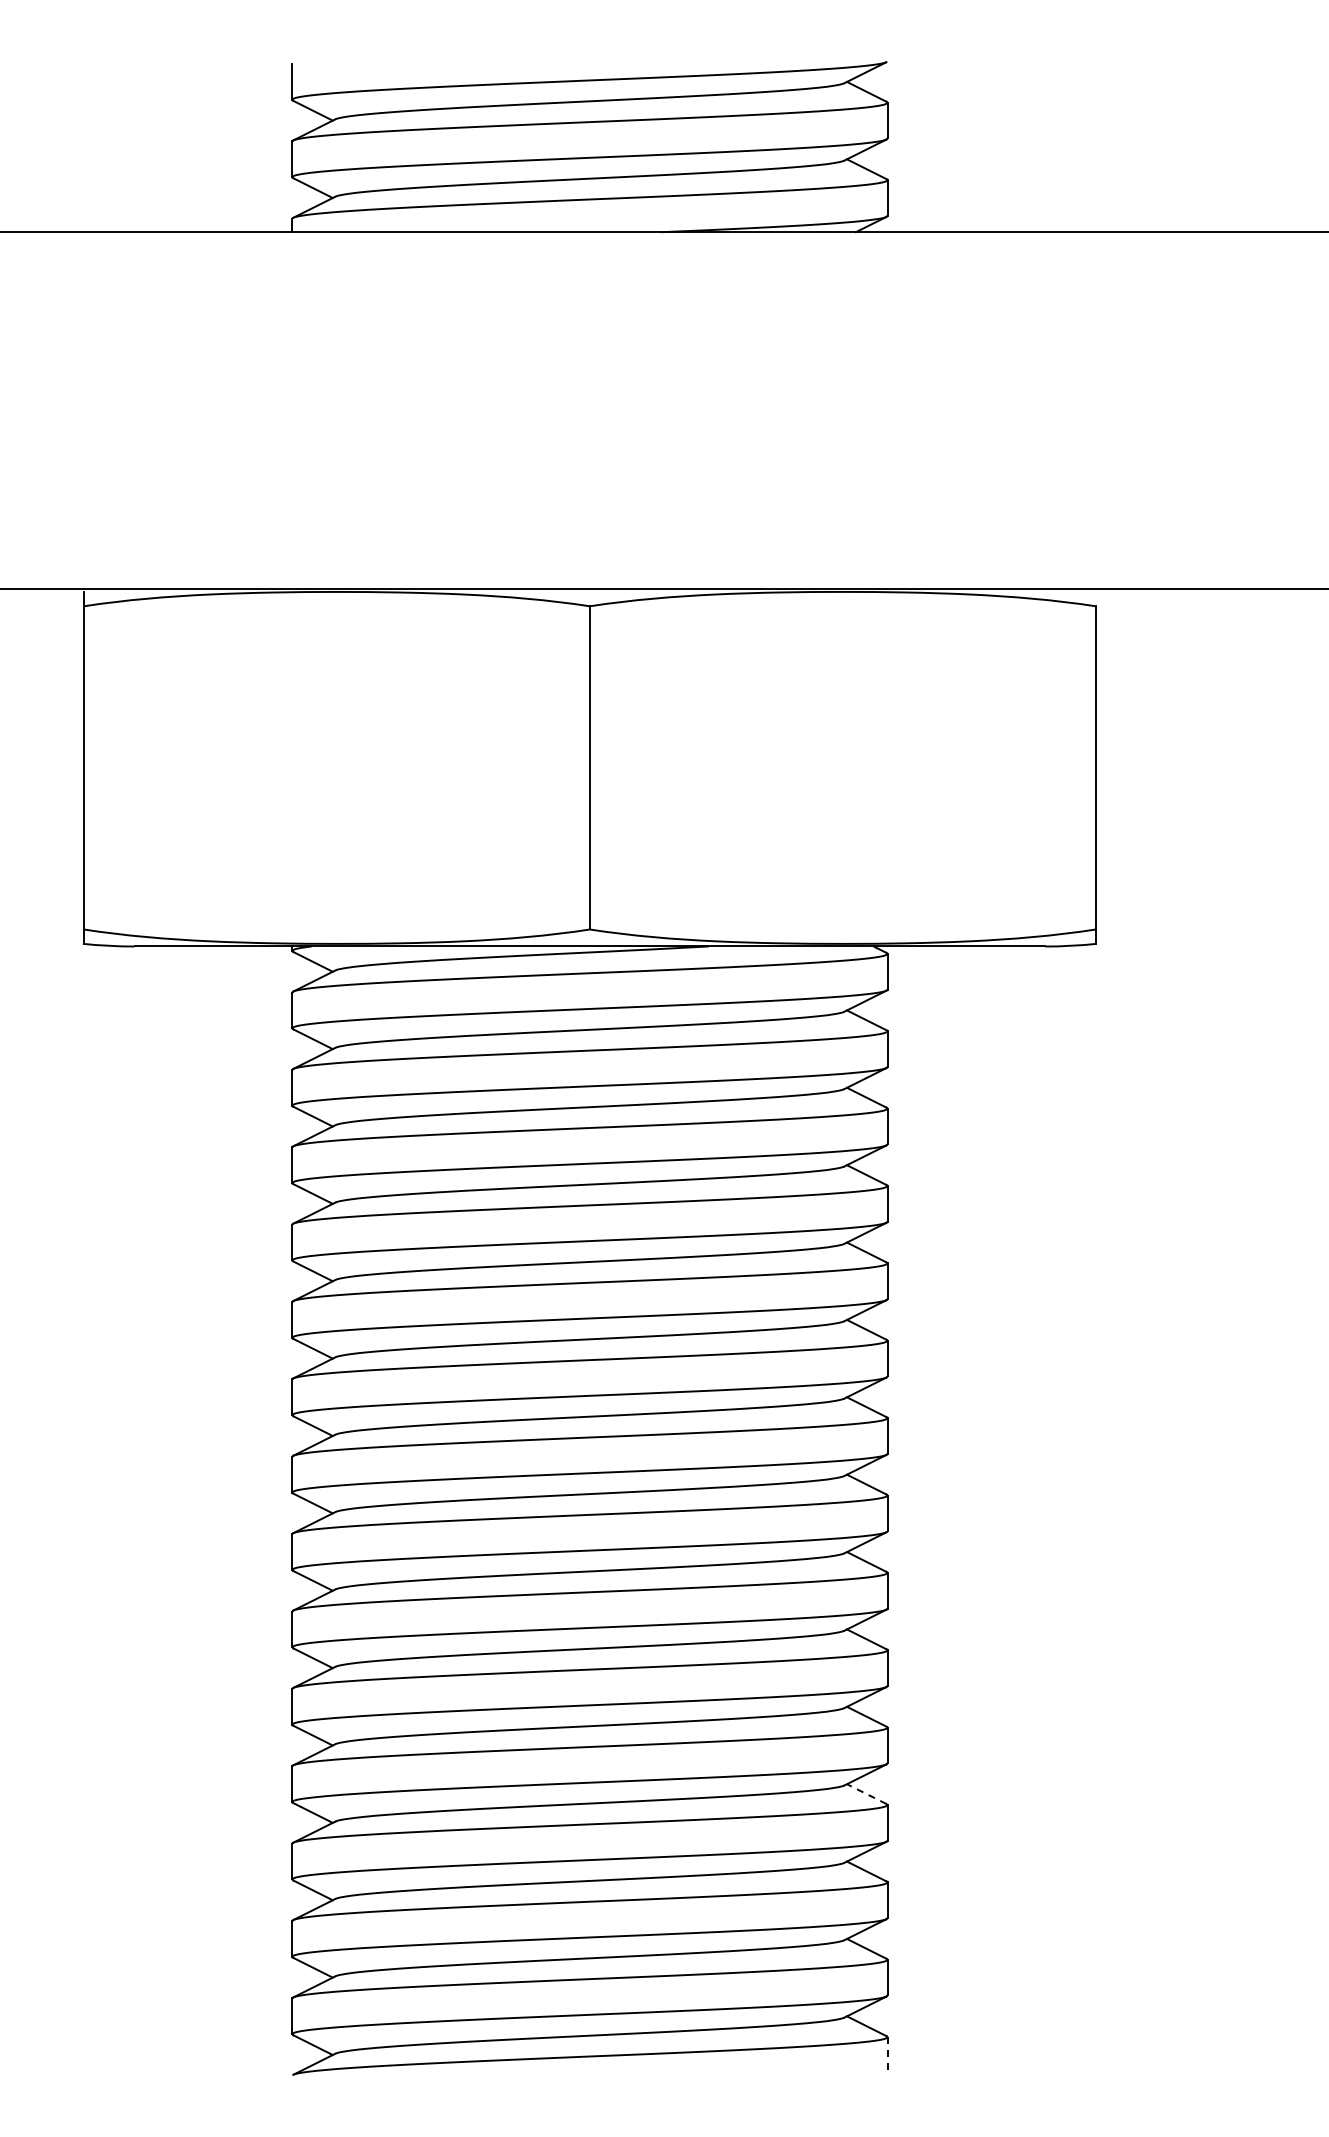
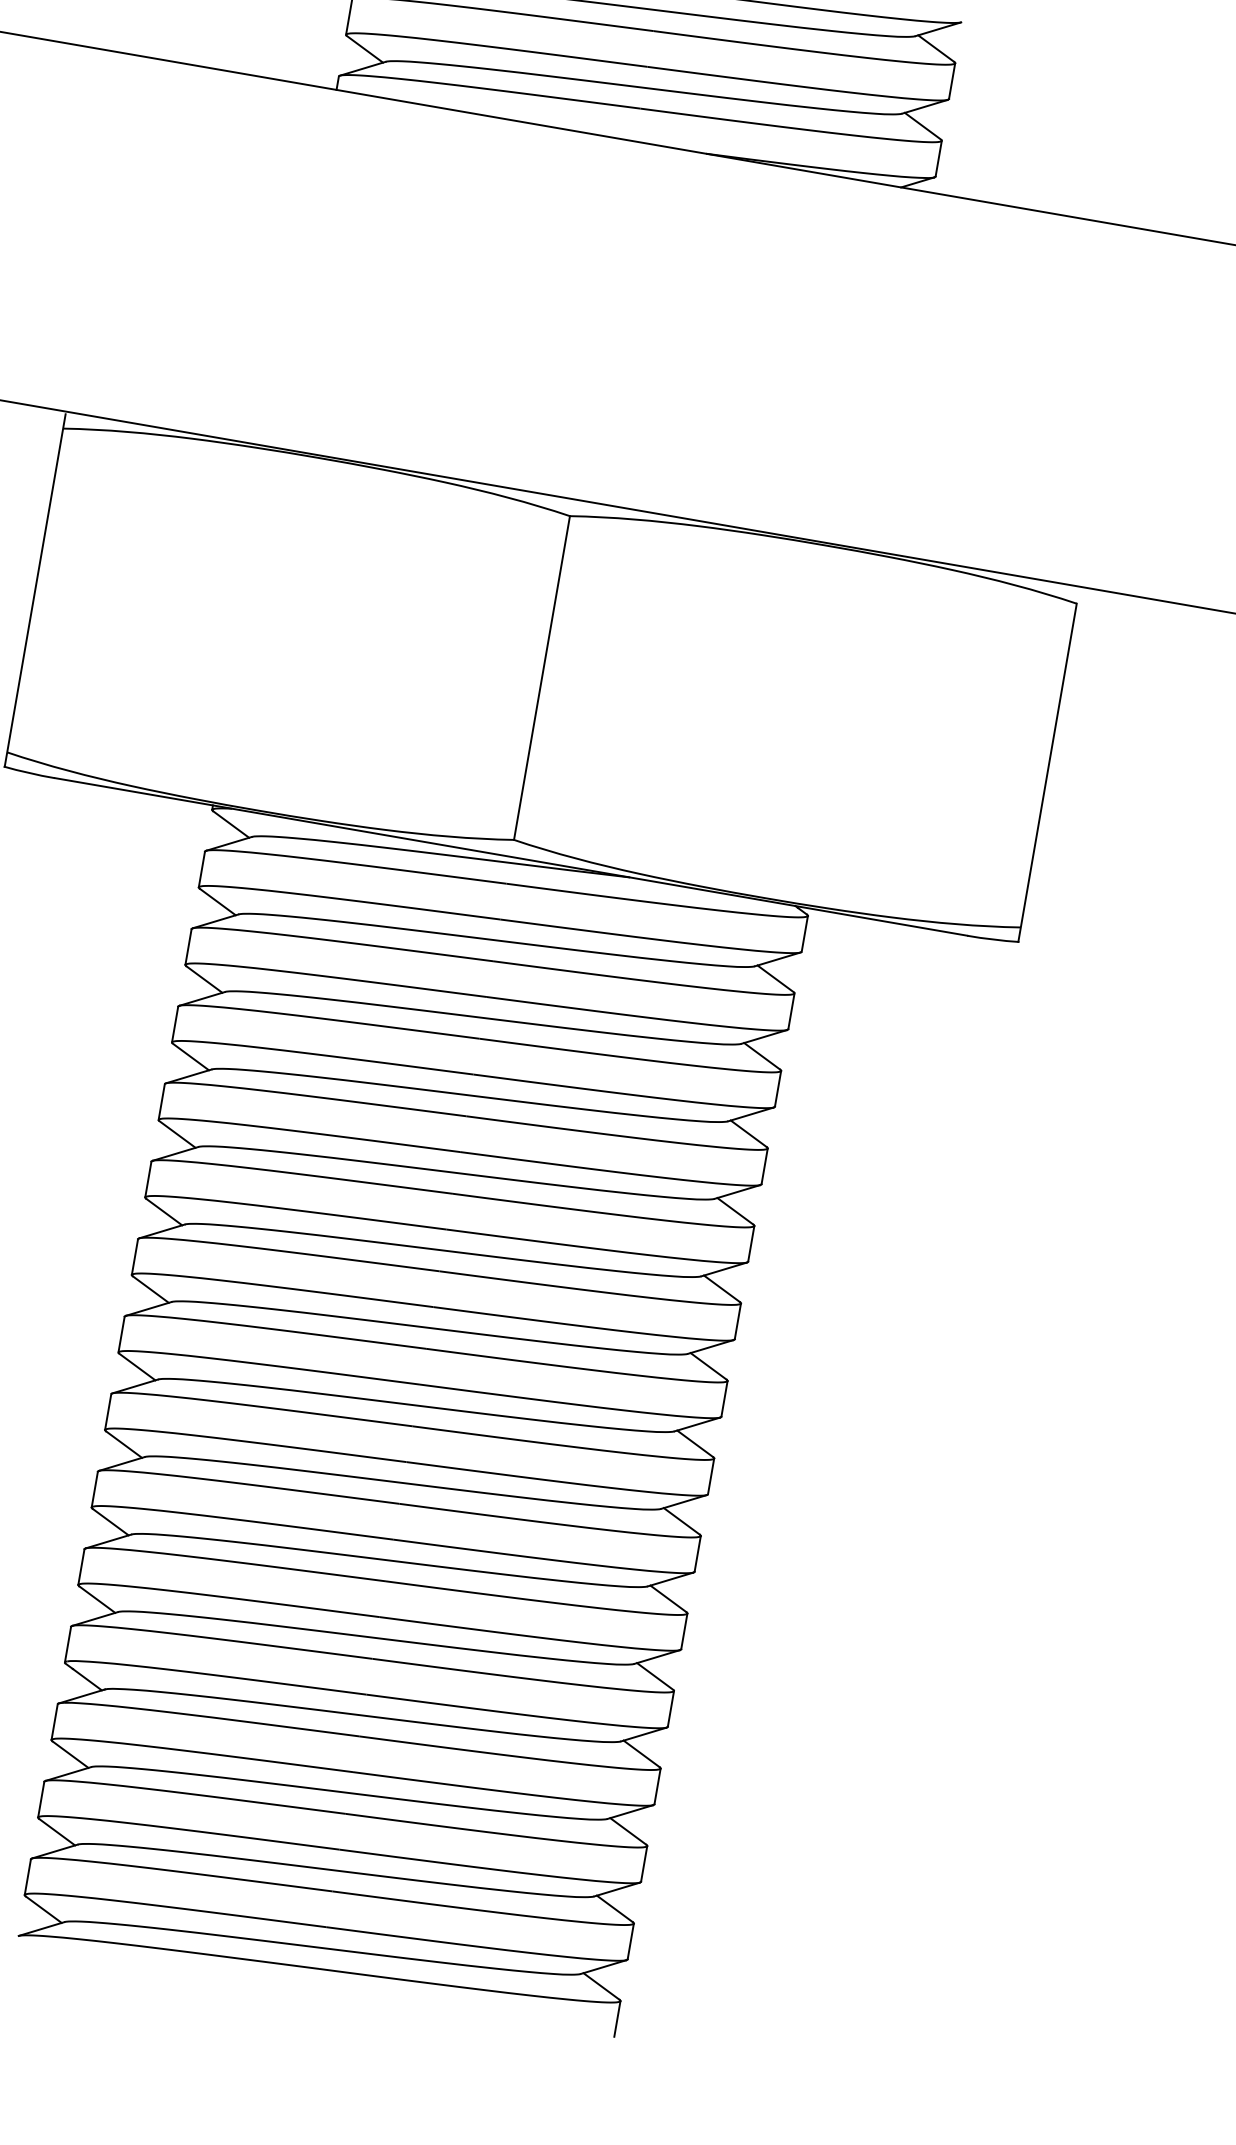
line: (866, 1793) -> (641, 1753), dashed -> solid
line: (887, 2055) -> (617, 2019), dashed -> solid

